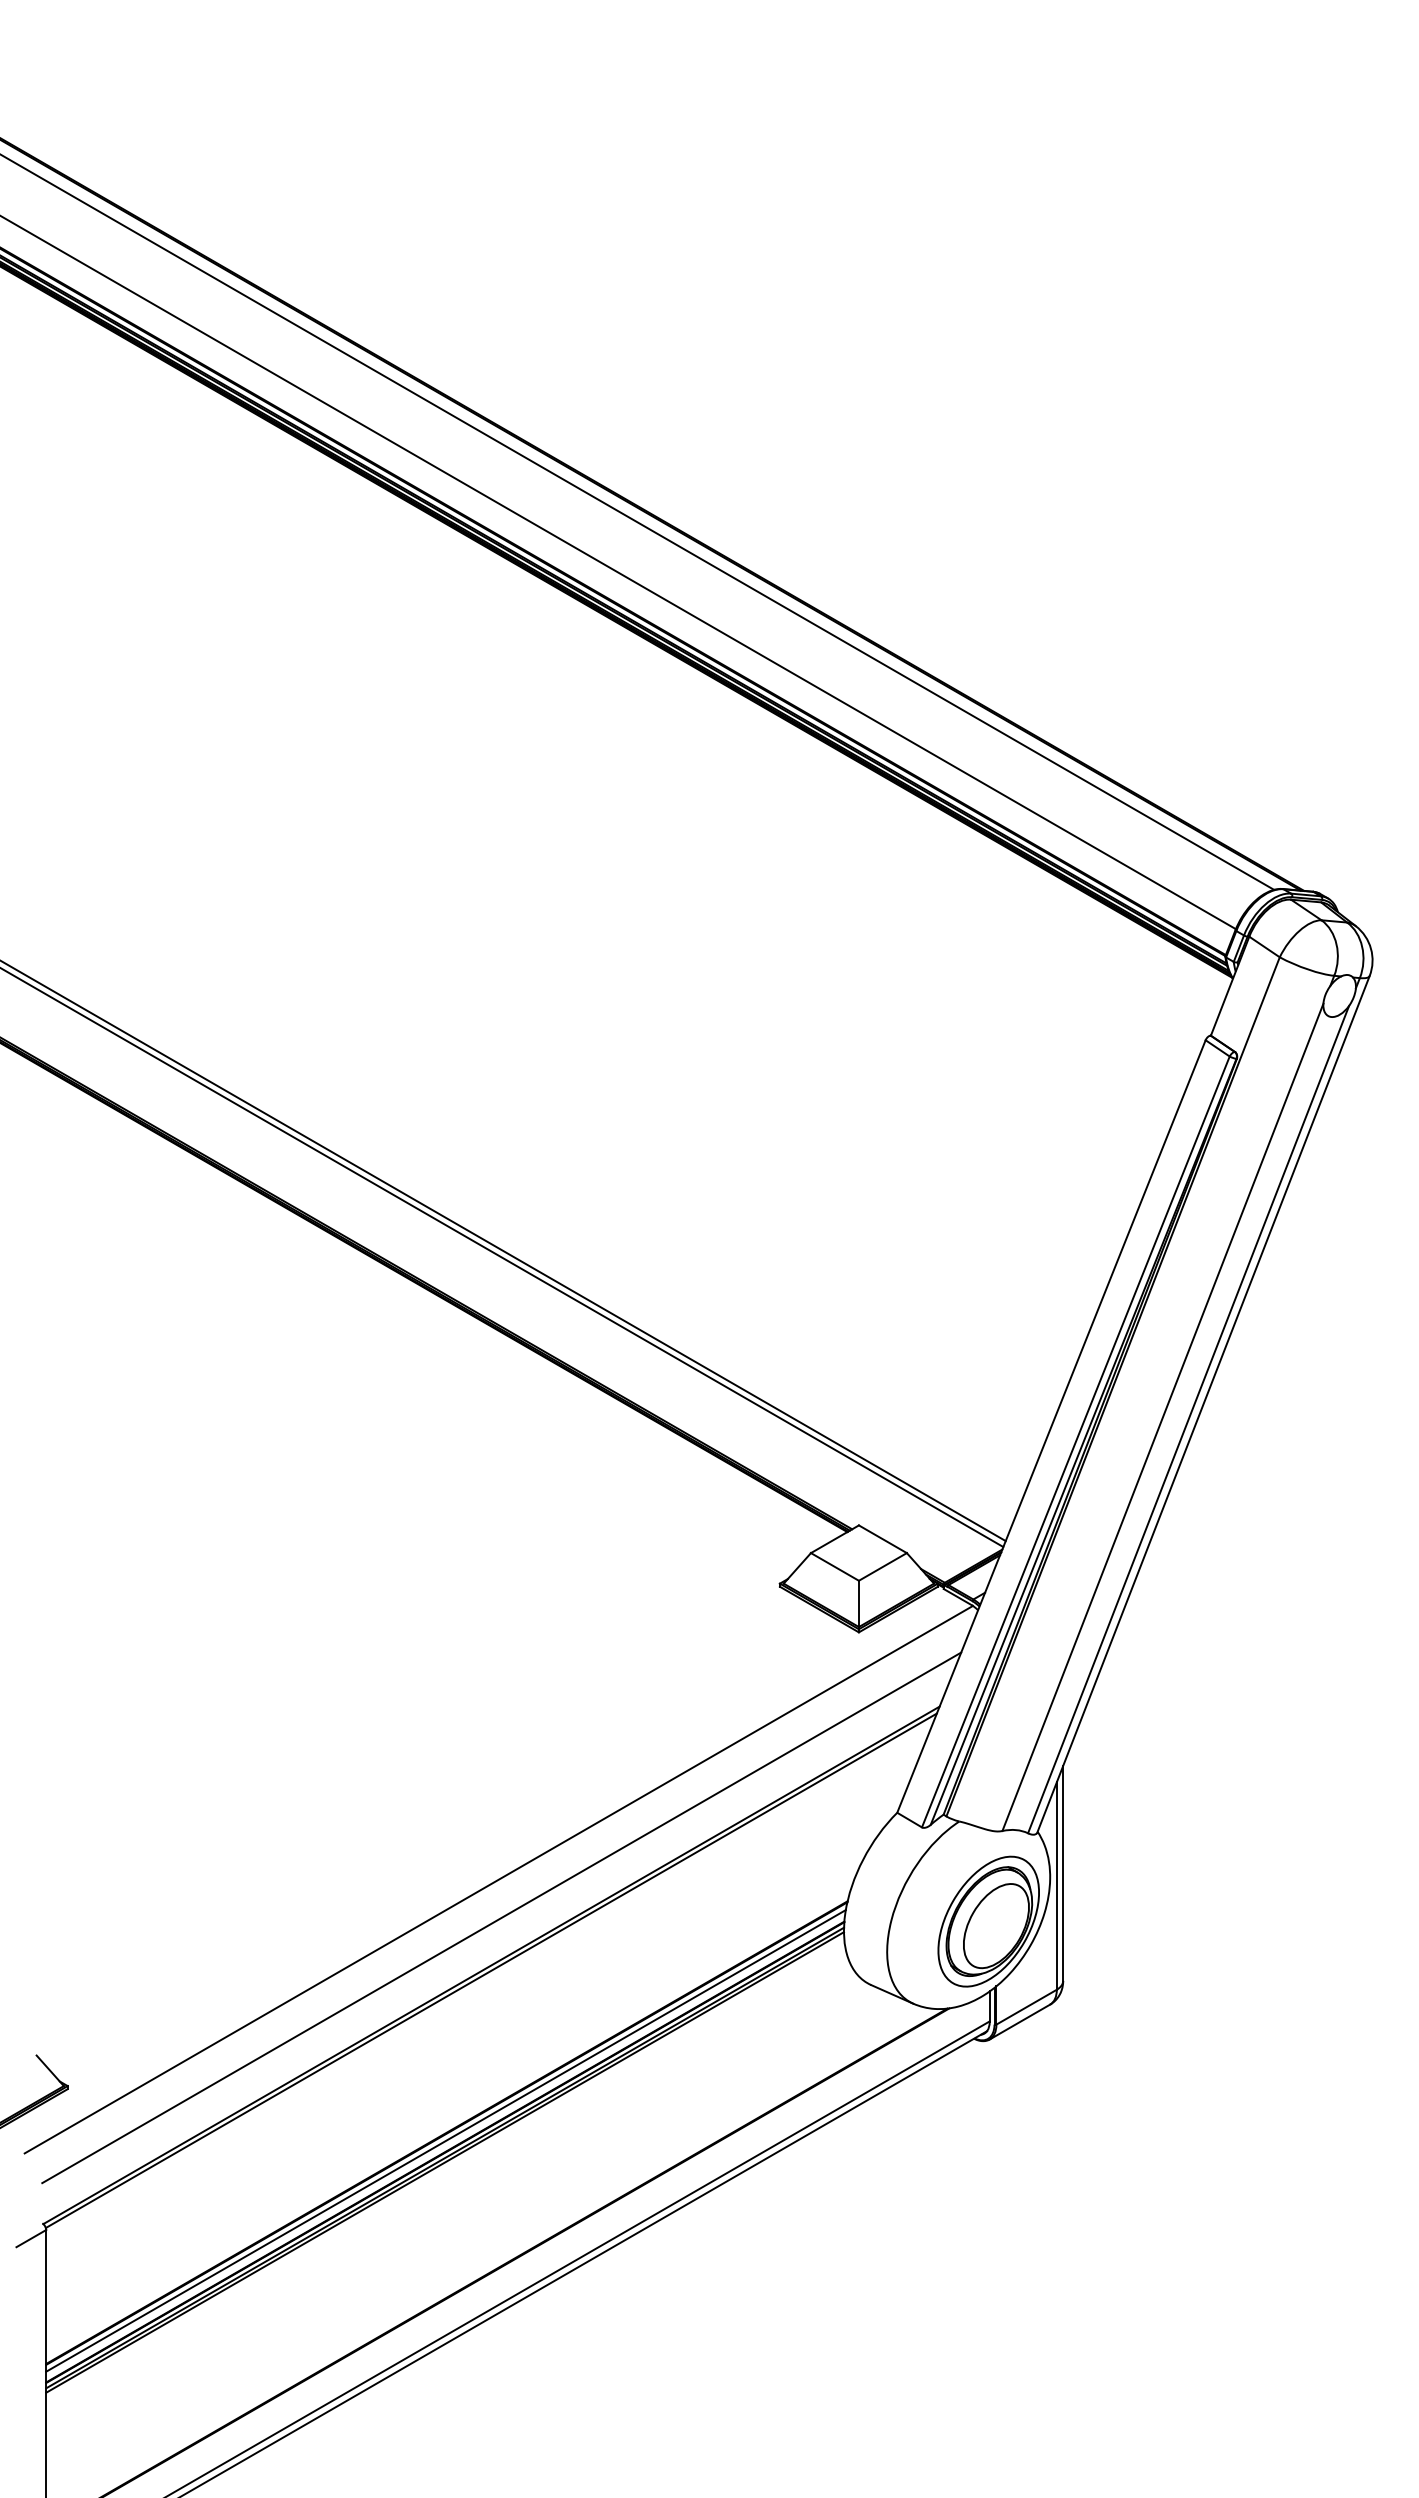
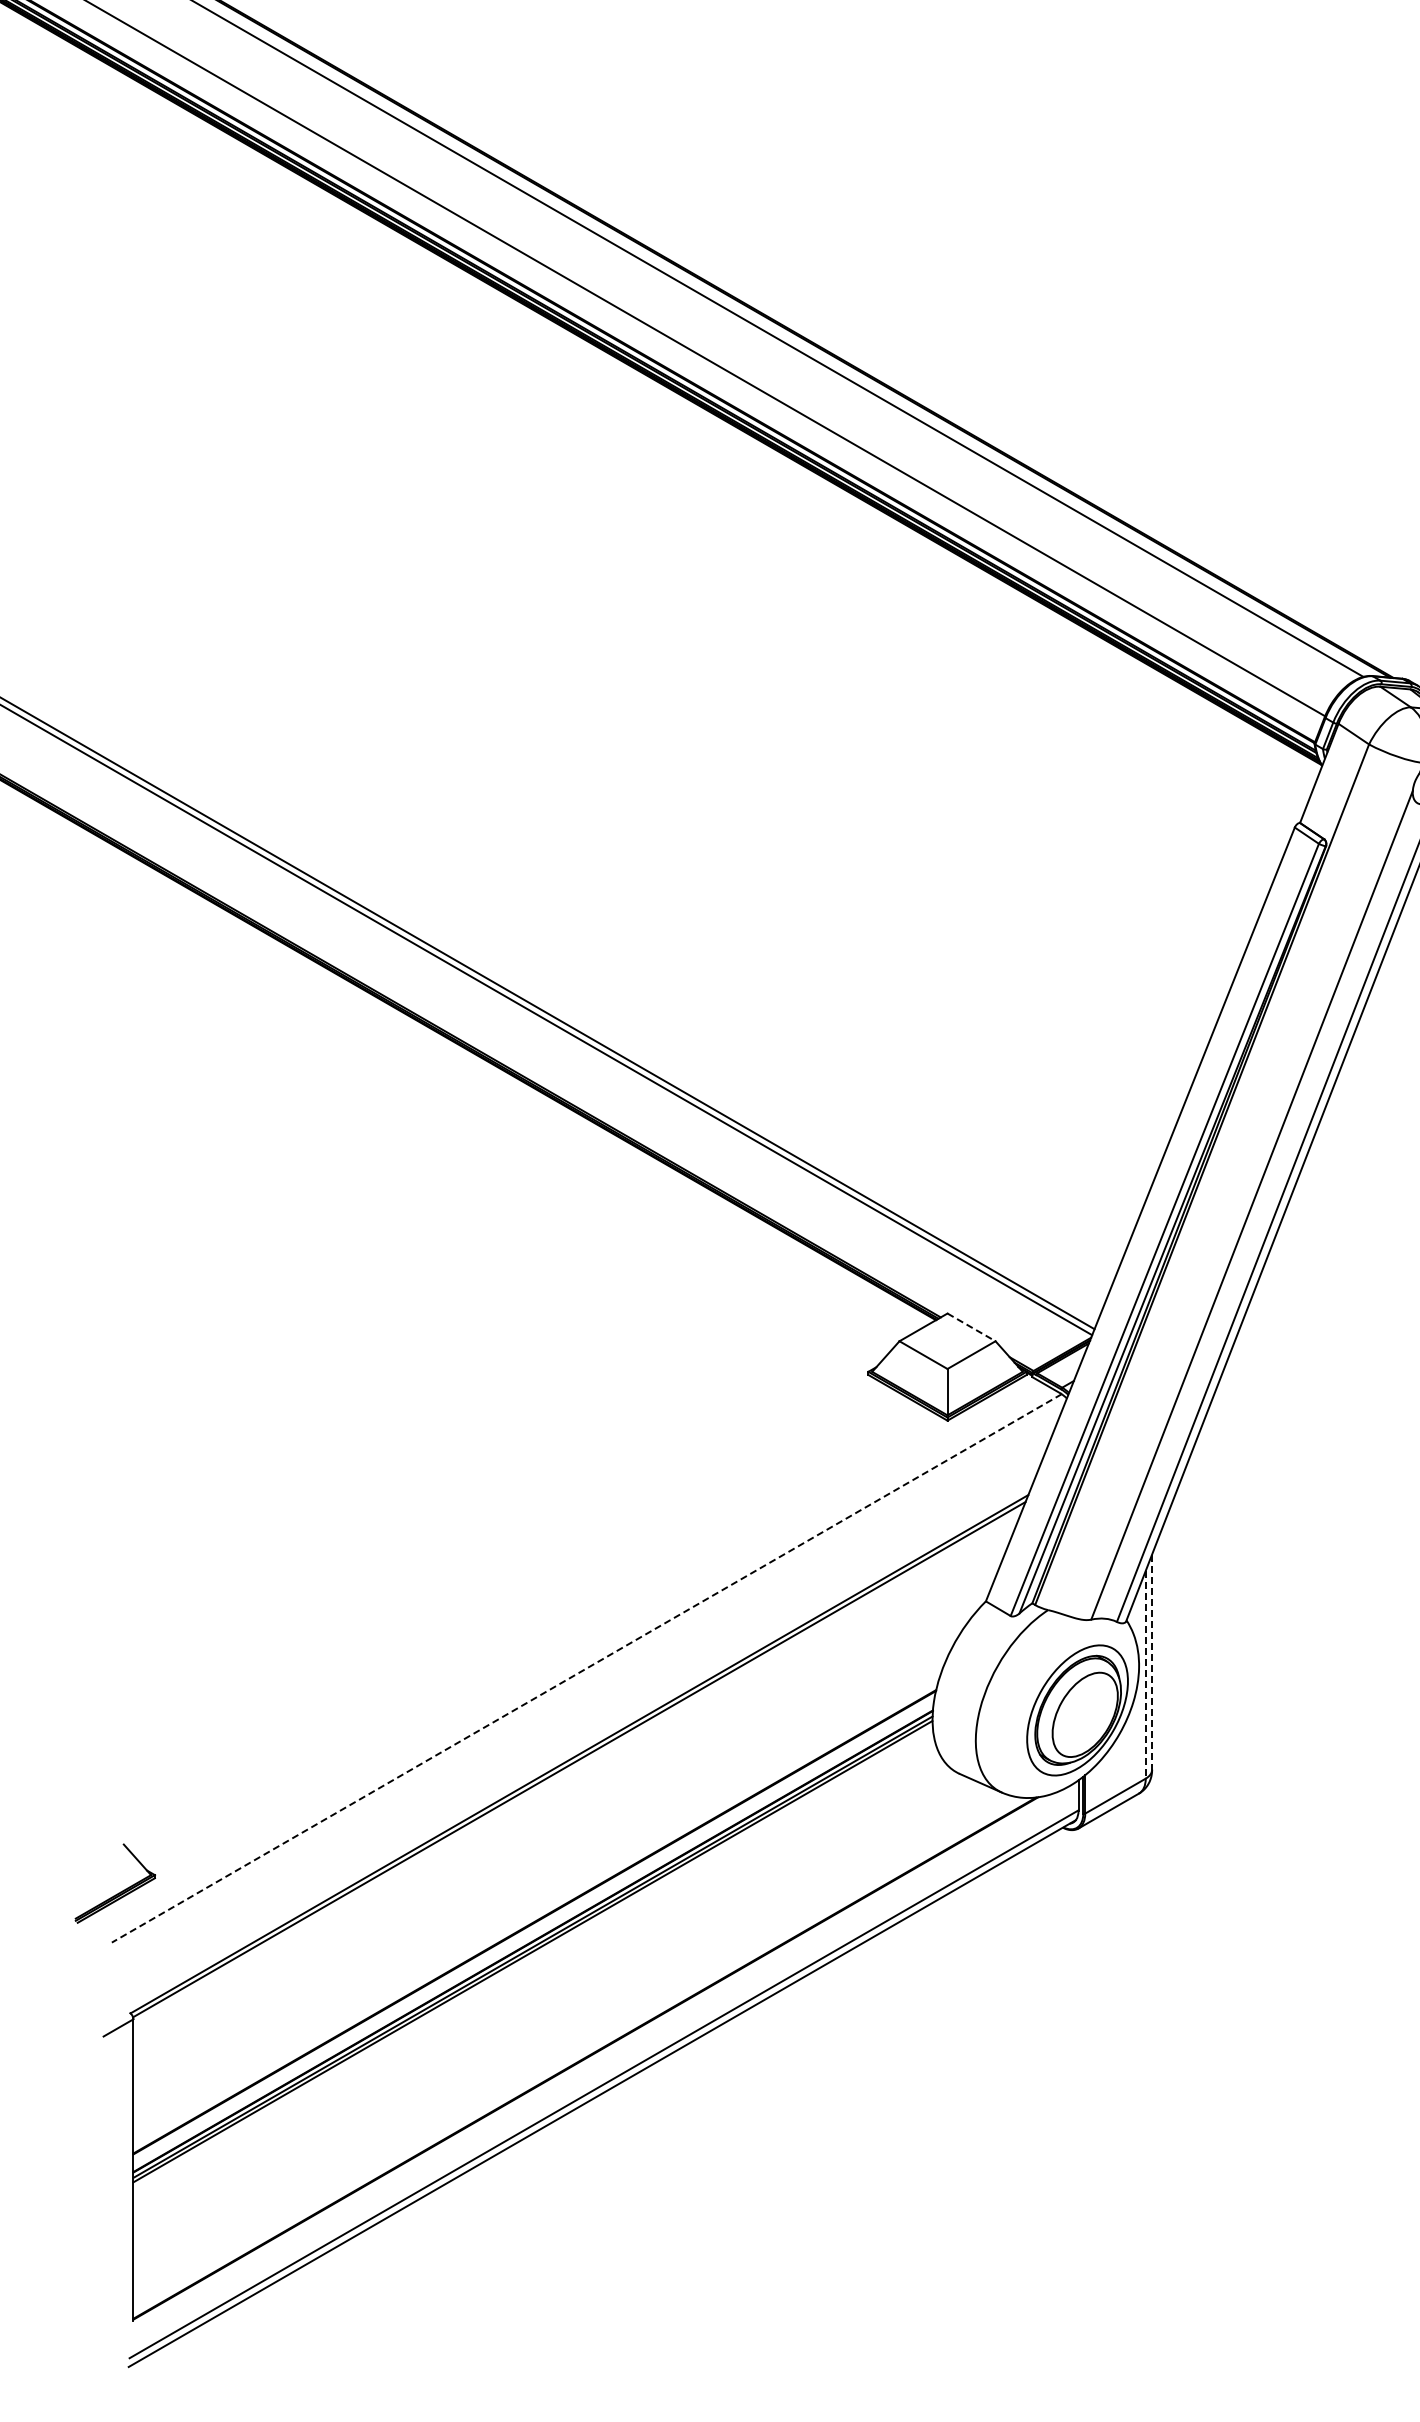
line: (882, 1539) -> (971, 1327), solid -> dashed
line: (1063, 1873) -> (1152, 1662), solid -> dashed
line: (498, 1879) -> (586, 1668), solid -> dashed
line: (1056, 1886) -> (1145, 1675), solid -> dashed
line: (501, 1917) -> (589, 1706), removed
line: (445, 2140) -> (533, 1929), removed

